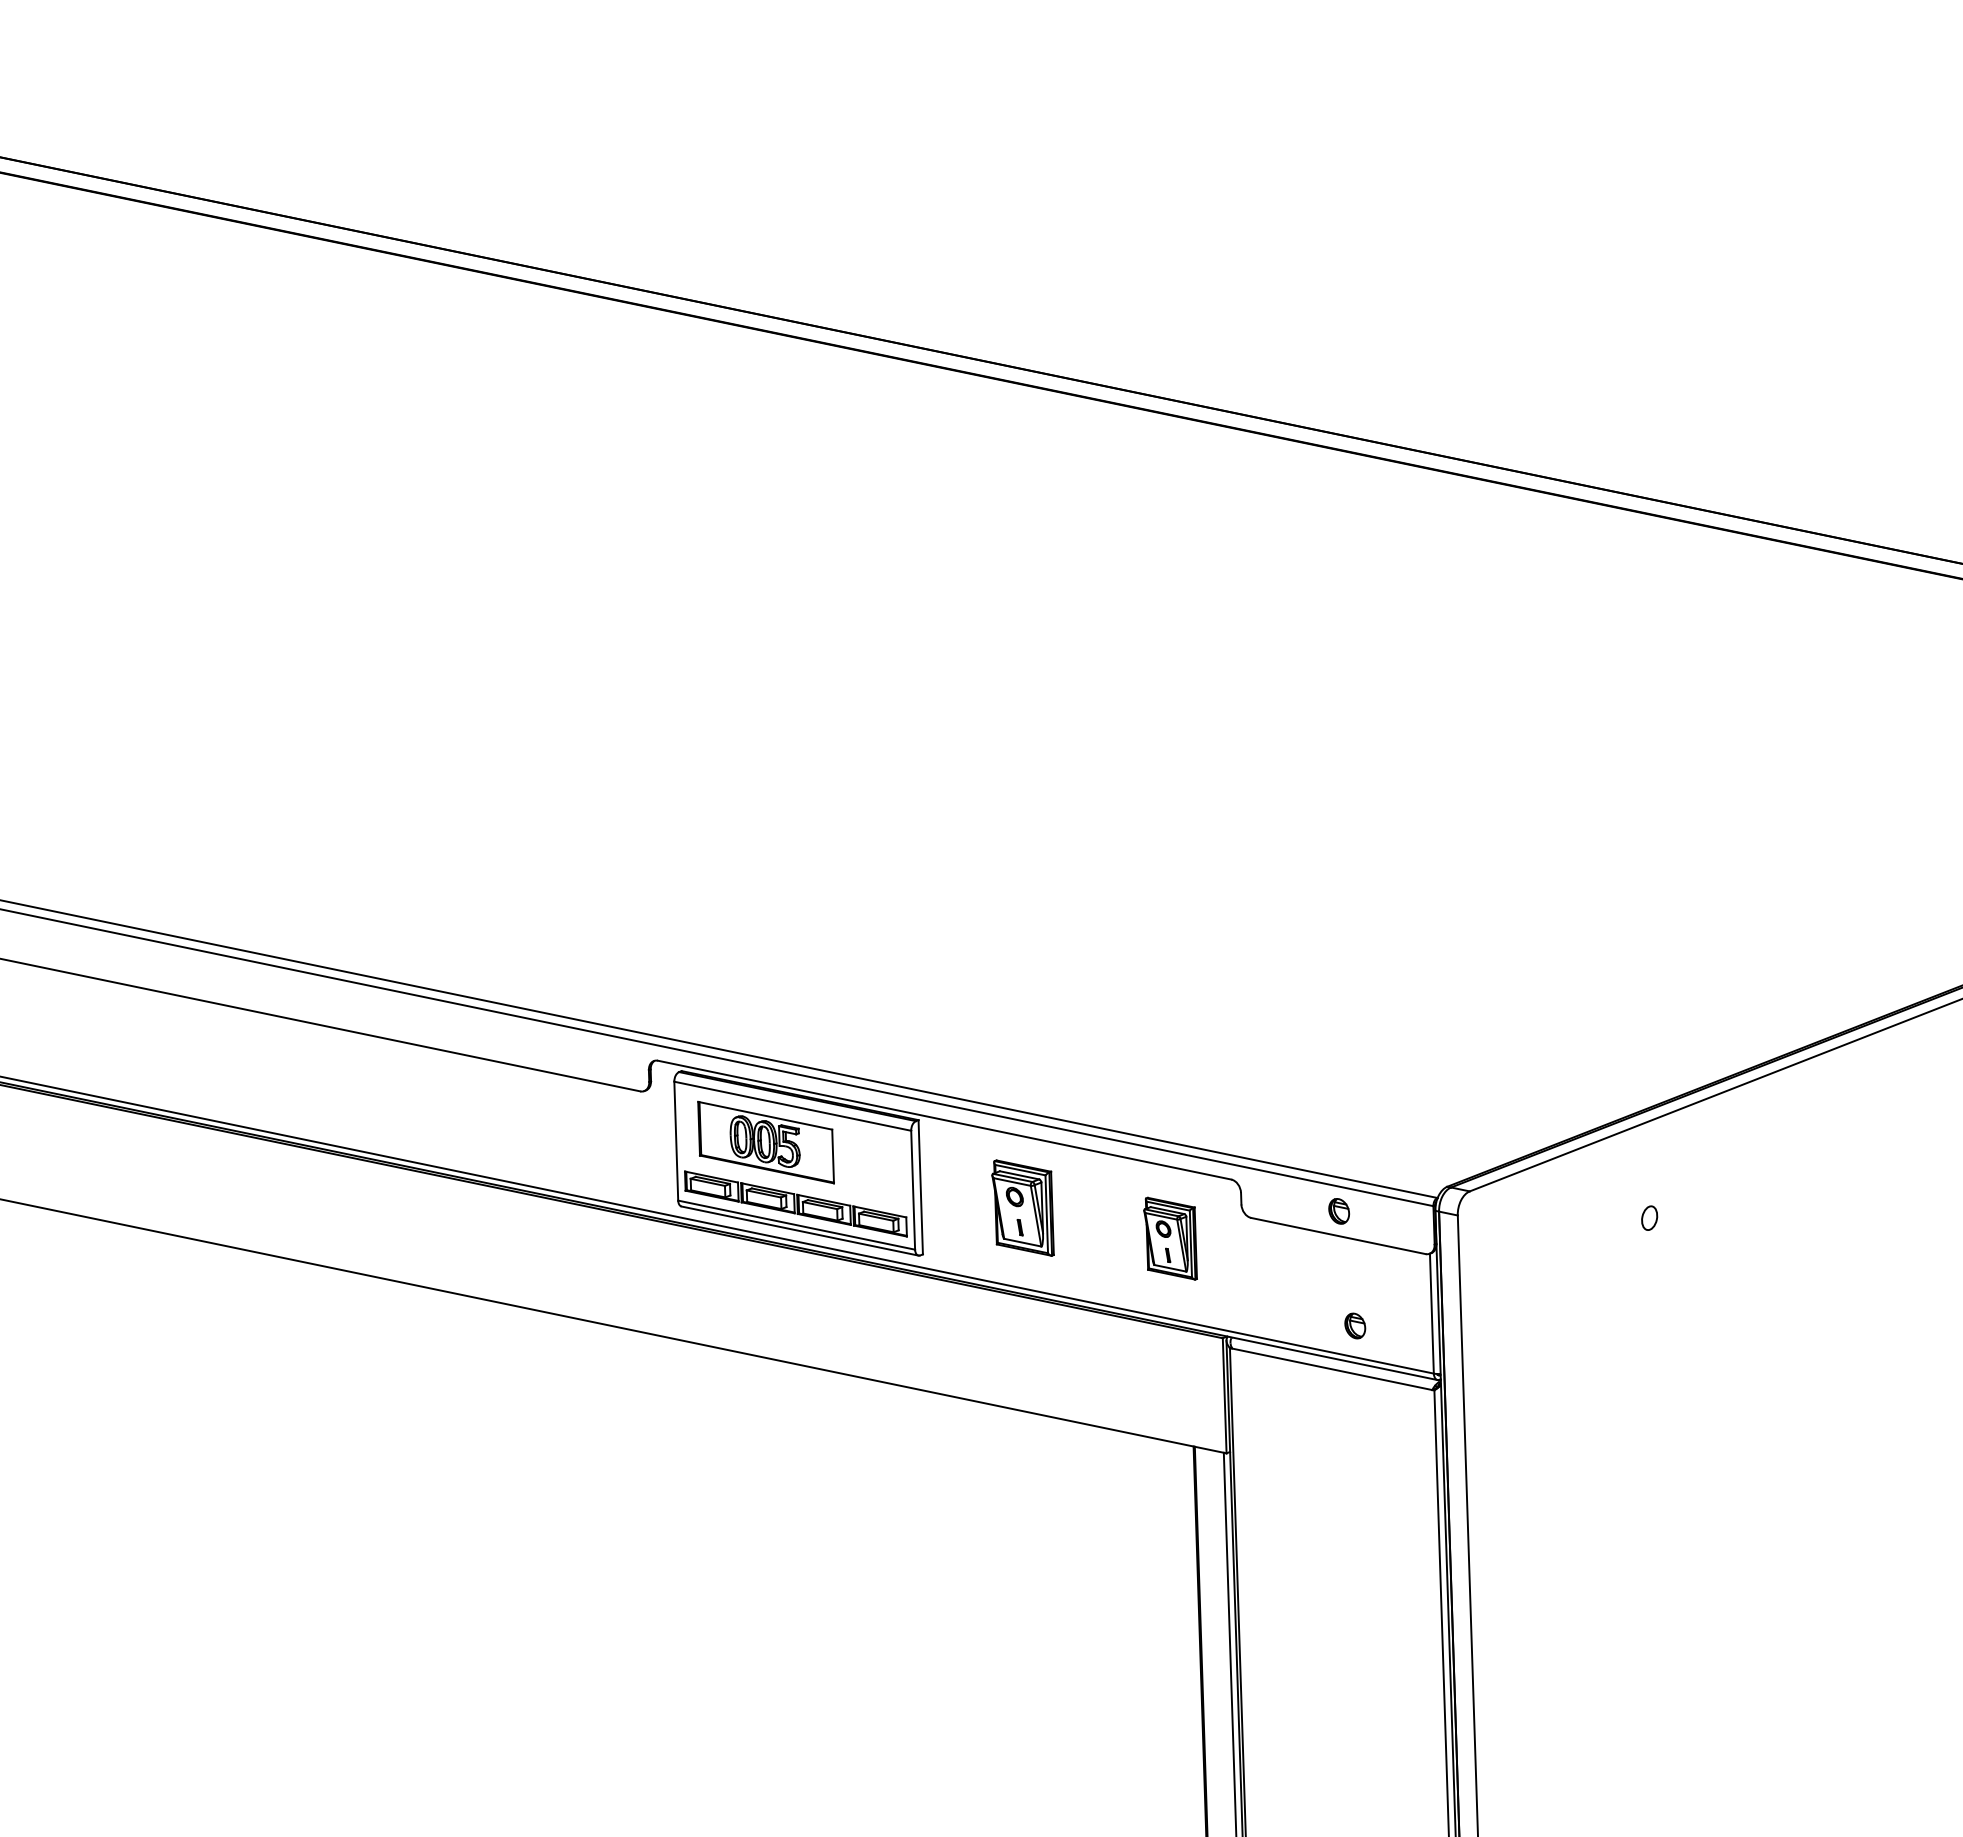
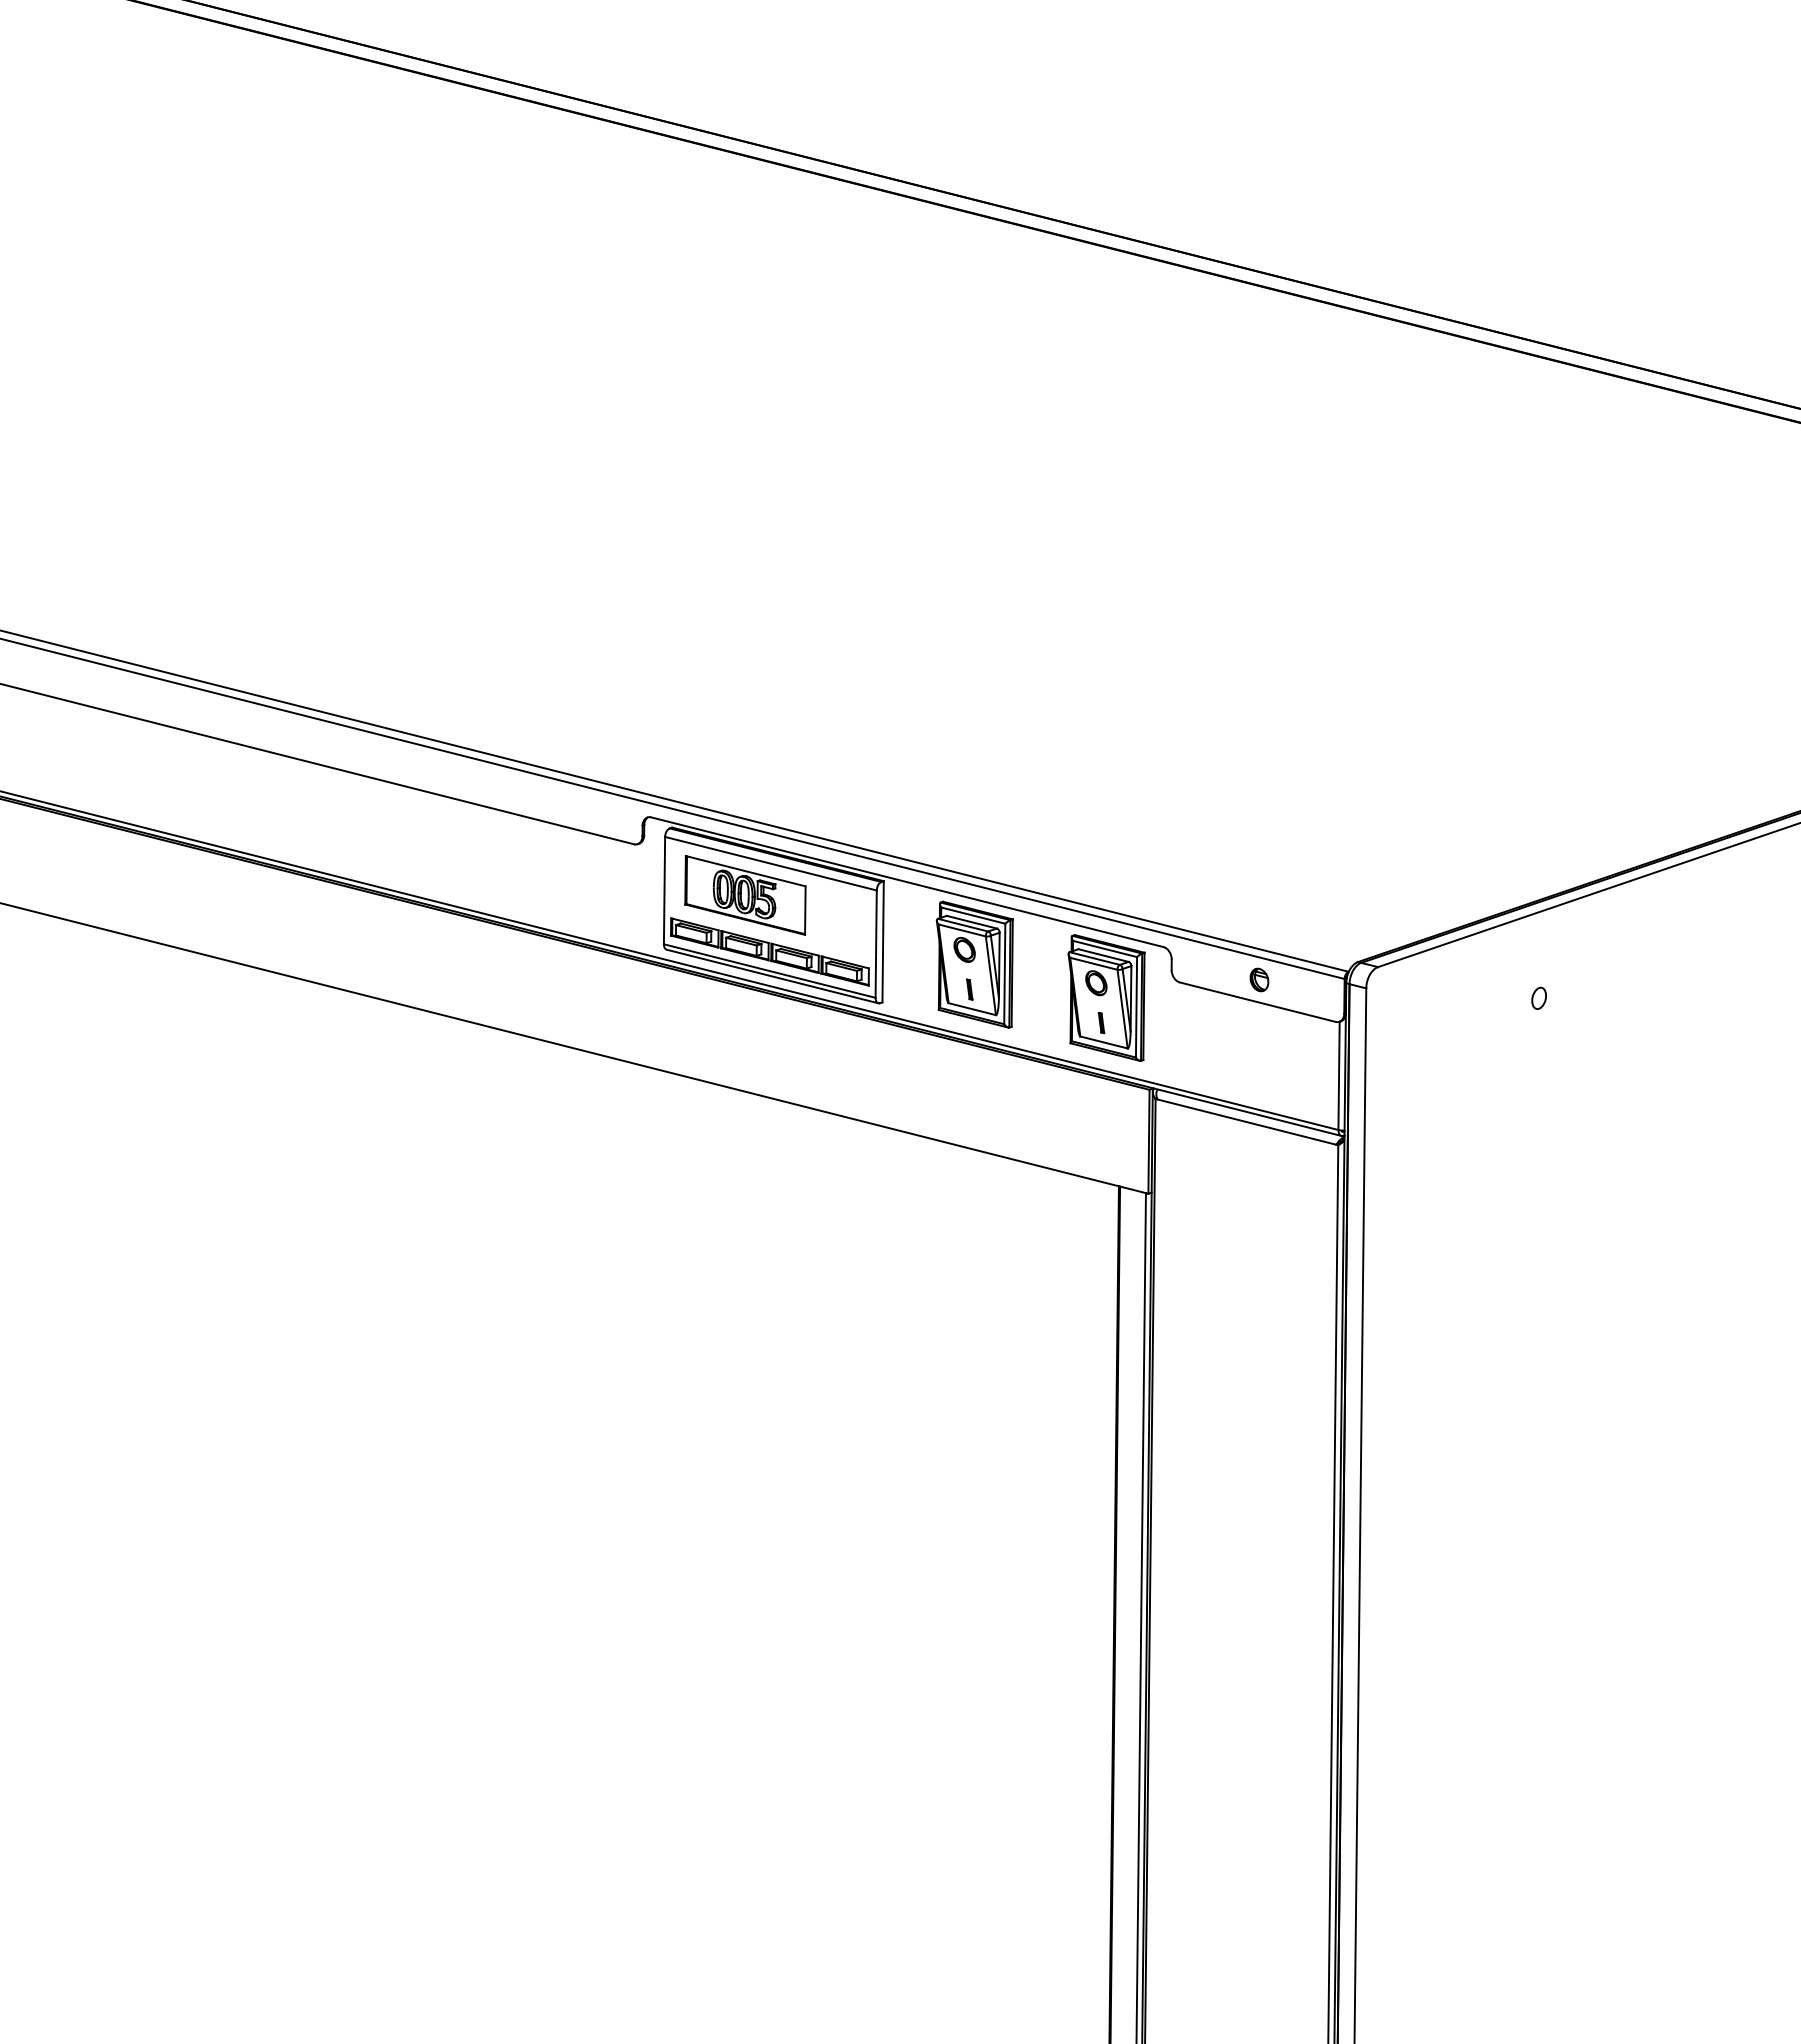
part: (1022, 1207) -> (974, 964), size x1.43
part: (1170, 1238) -> (1106, 997), size x1.67
part: (1355, 1325) -> (1269, 1083), removed

